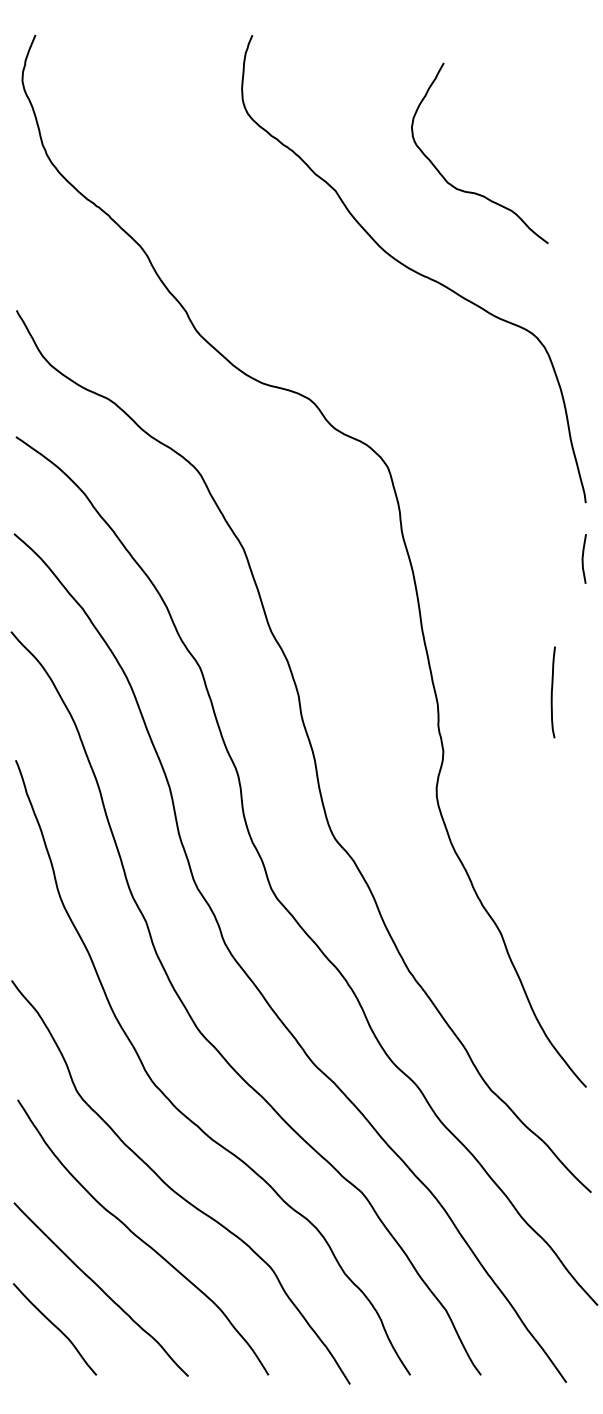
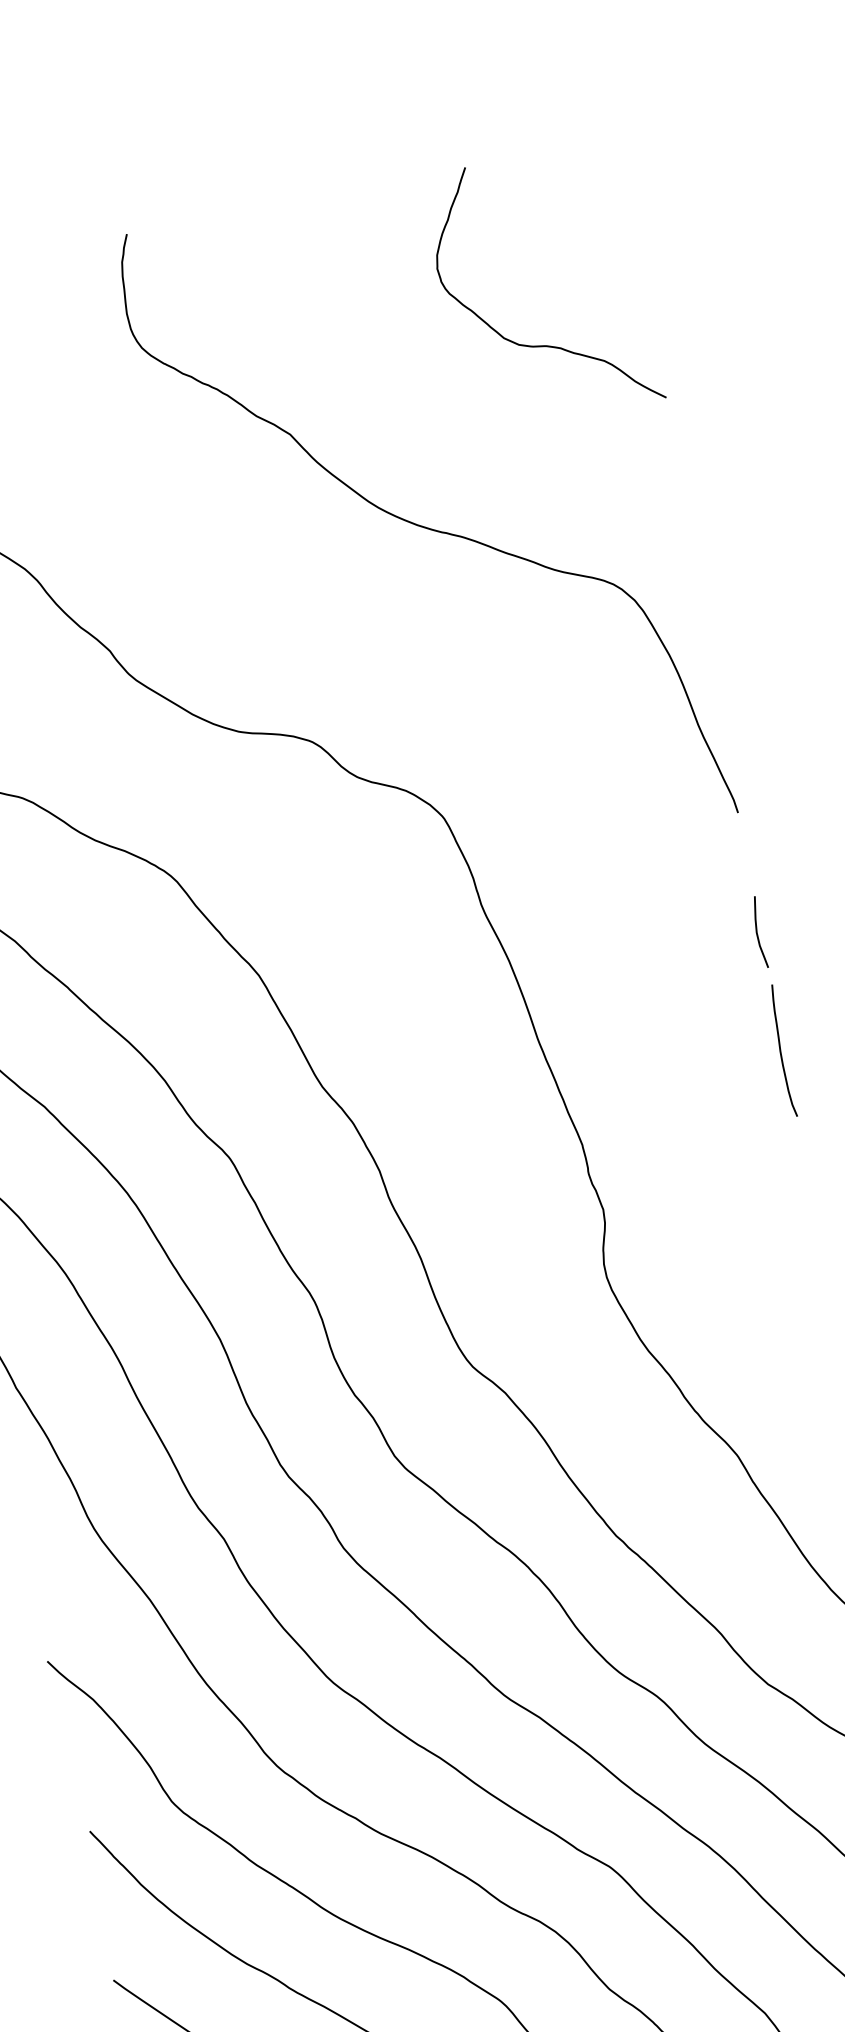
curve: (471, 191) -> (541, 344), moved
curve: (583, 558) -> (758, 932), moved
curve: (552, 692) -> (781, 1051), moved

